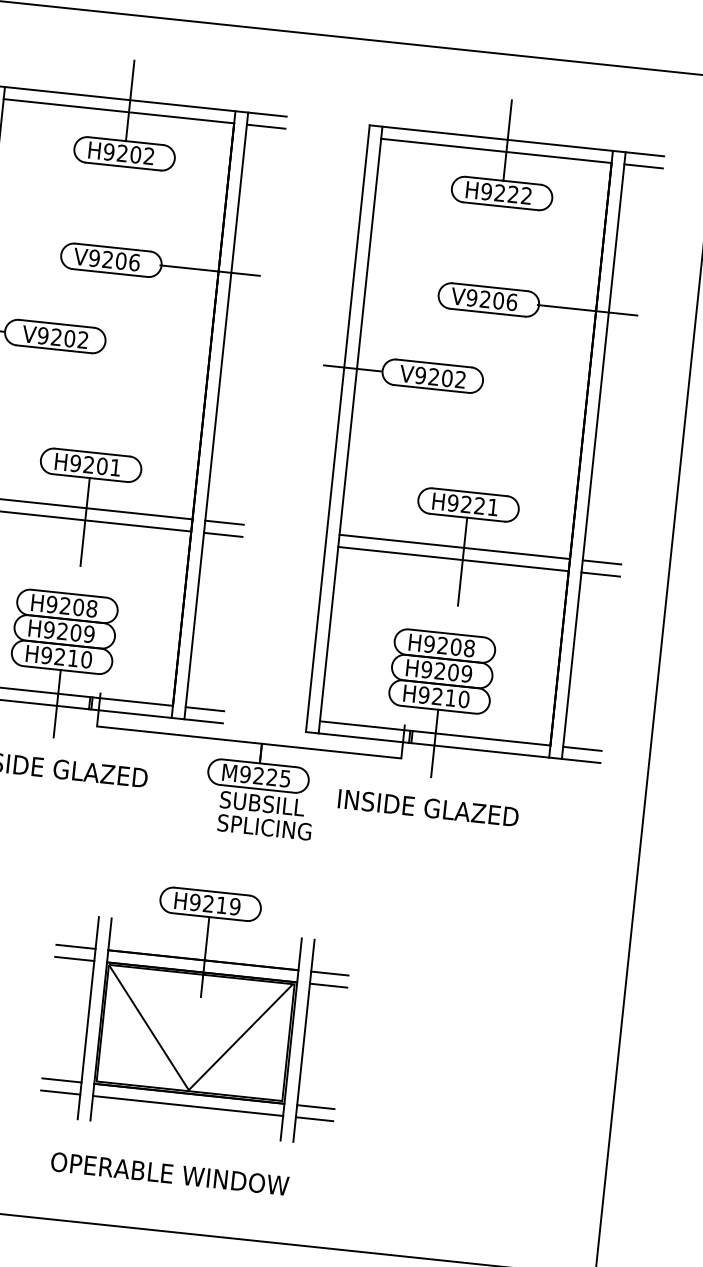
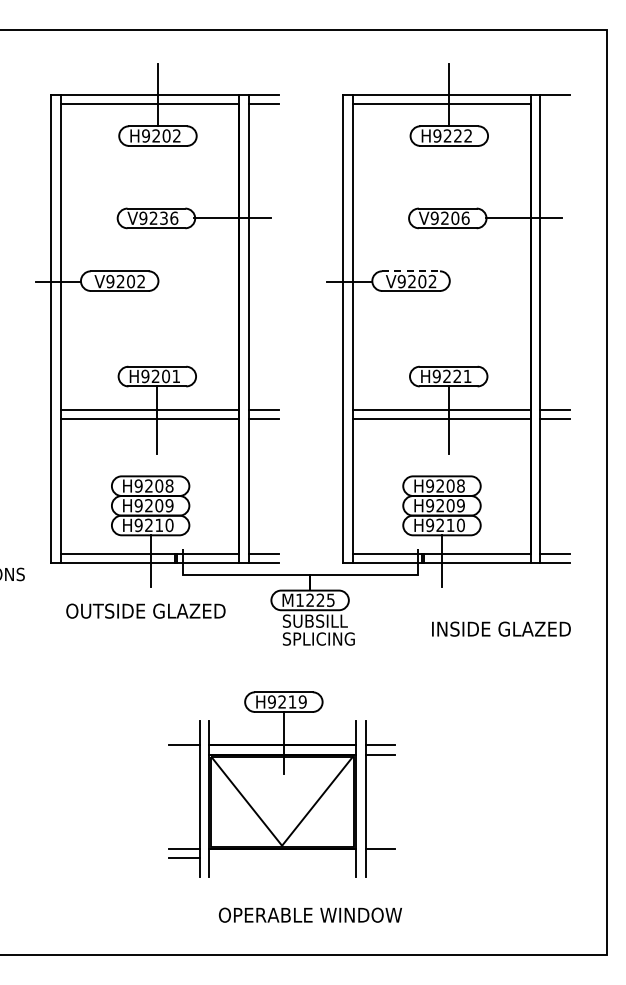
line: (643, 167) -> (555, 104), removed
text: (120, 260) -> (163, 217), V9206 -> V9236
line: (434, 363) -> (411, 271), solid -> dashed
text: (244, 773) -> (299, 599), M9225 -> M1225
text: (428, 807) -> (501, 628), moved
line: (74, 958) -> (184, 754), removed
line: (187, 1105) -> (282, 857), removed
line: (314, 1118) -> (380, 857), removed
text: (168, 1172) -> (309, 914), moved

